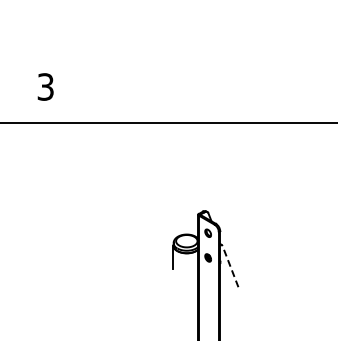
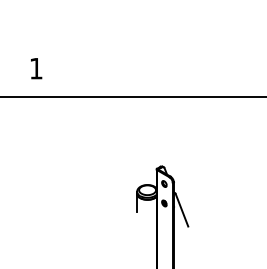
text: (45, 86) -> (36, 68), 3 -> 1
line: (230, 266) -> (182, 210), dashed -> solid

